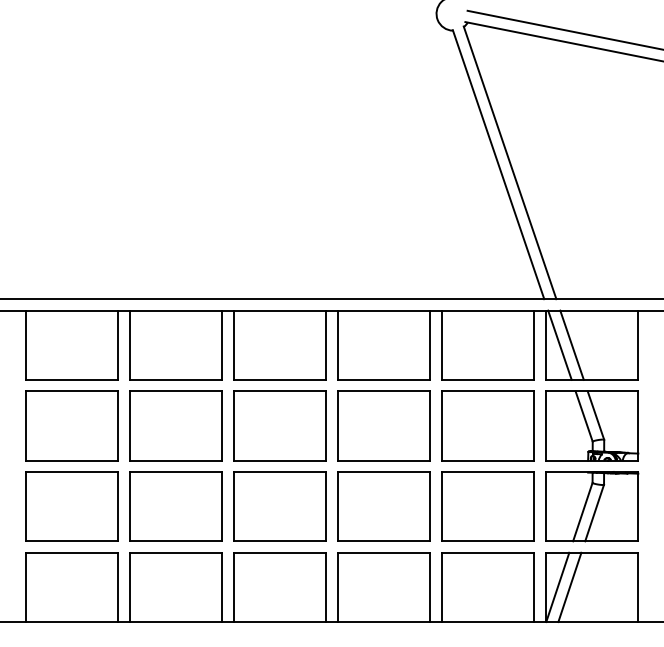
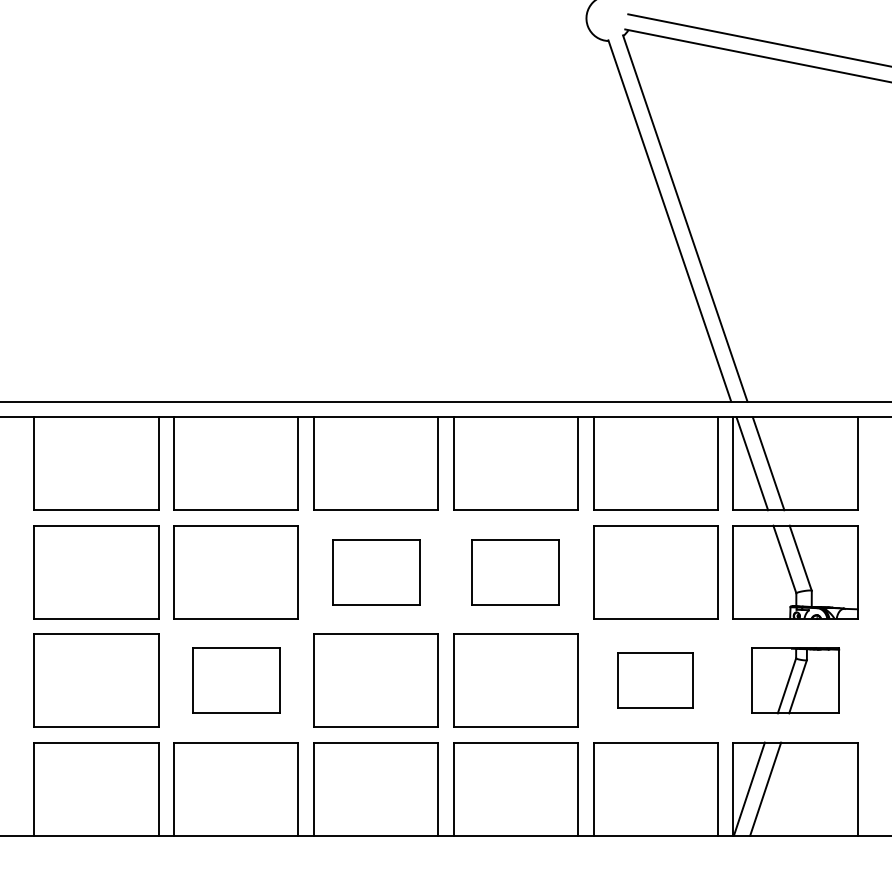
part: (279, 425) -> (375, 571), size x0.7
part: (383, 425) -> (515, 571), size x0.7
part: (175, 506) -> (235, 680), size x0.7
part: (487, 506) -> (654, 680), size x0.6
part: (592, 506) -> (796, 680), size x0.7

